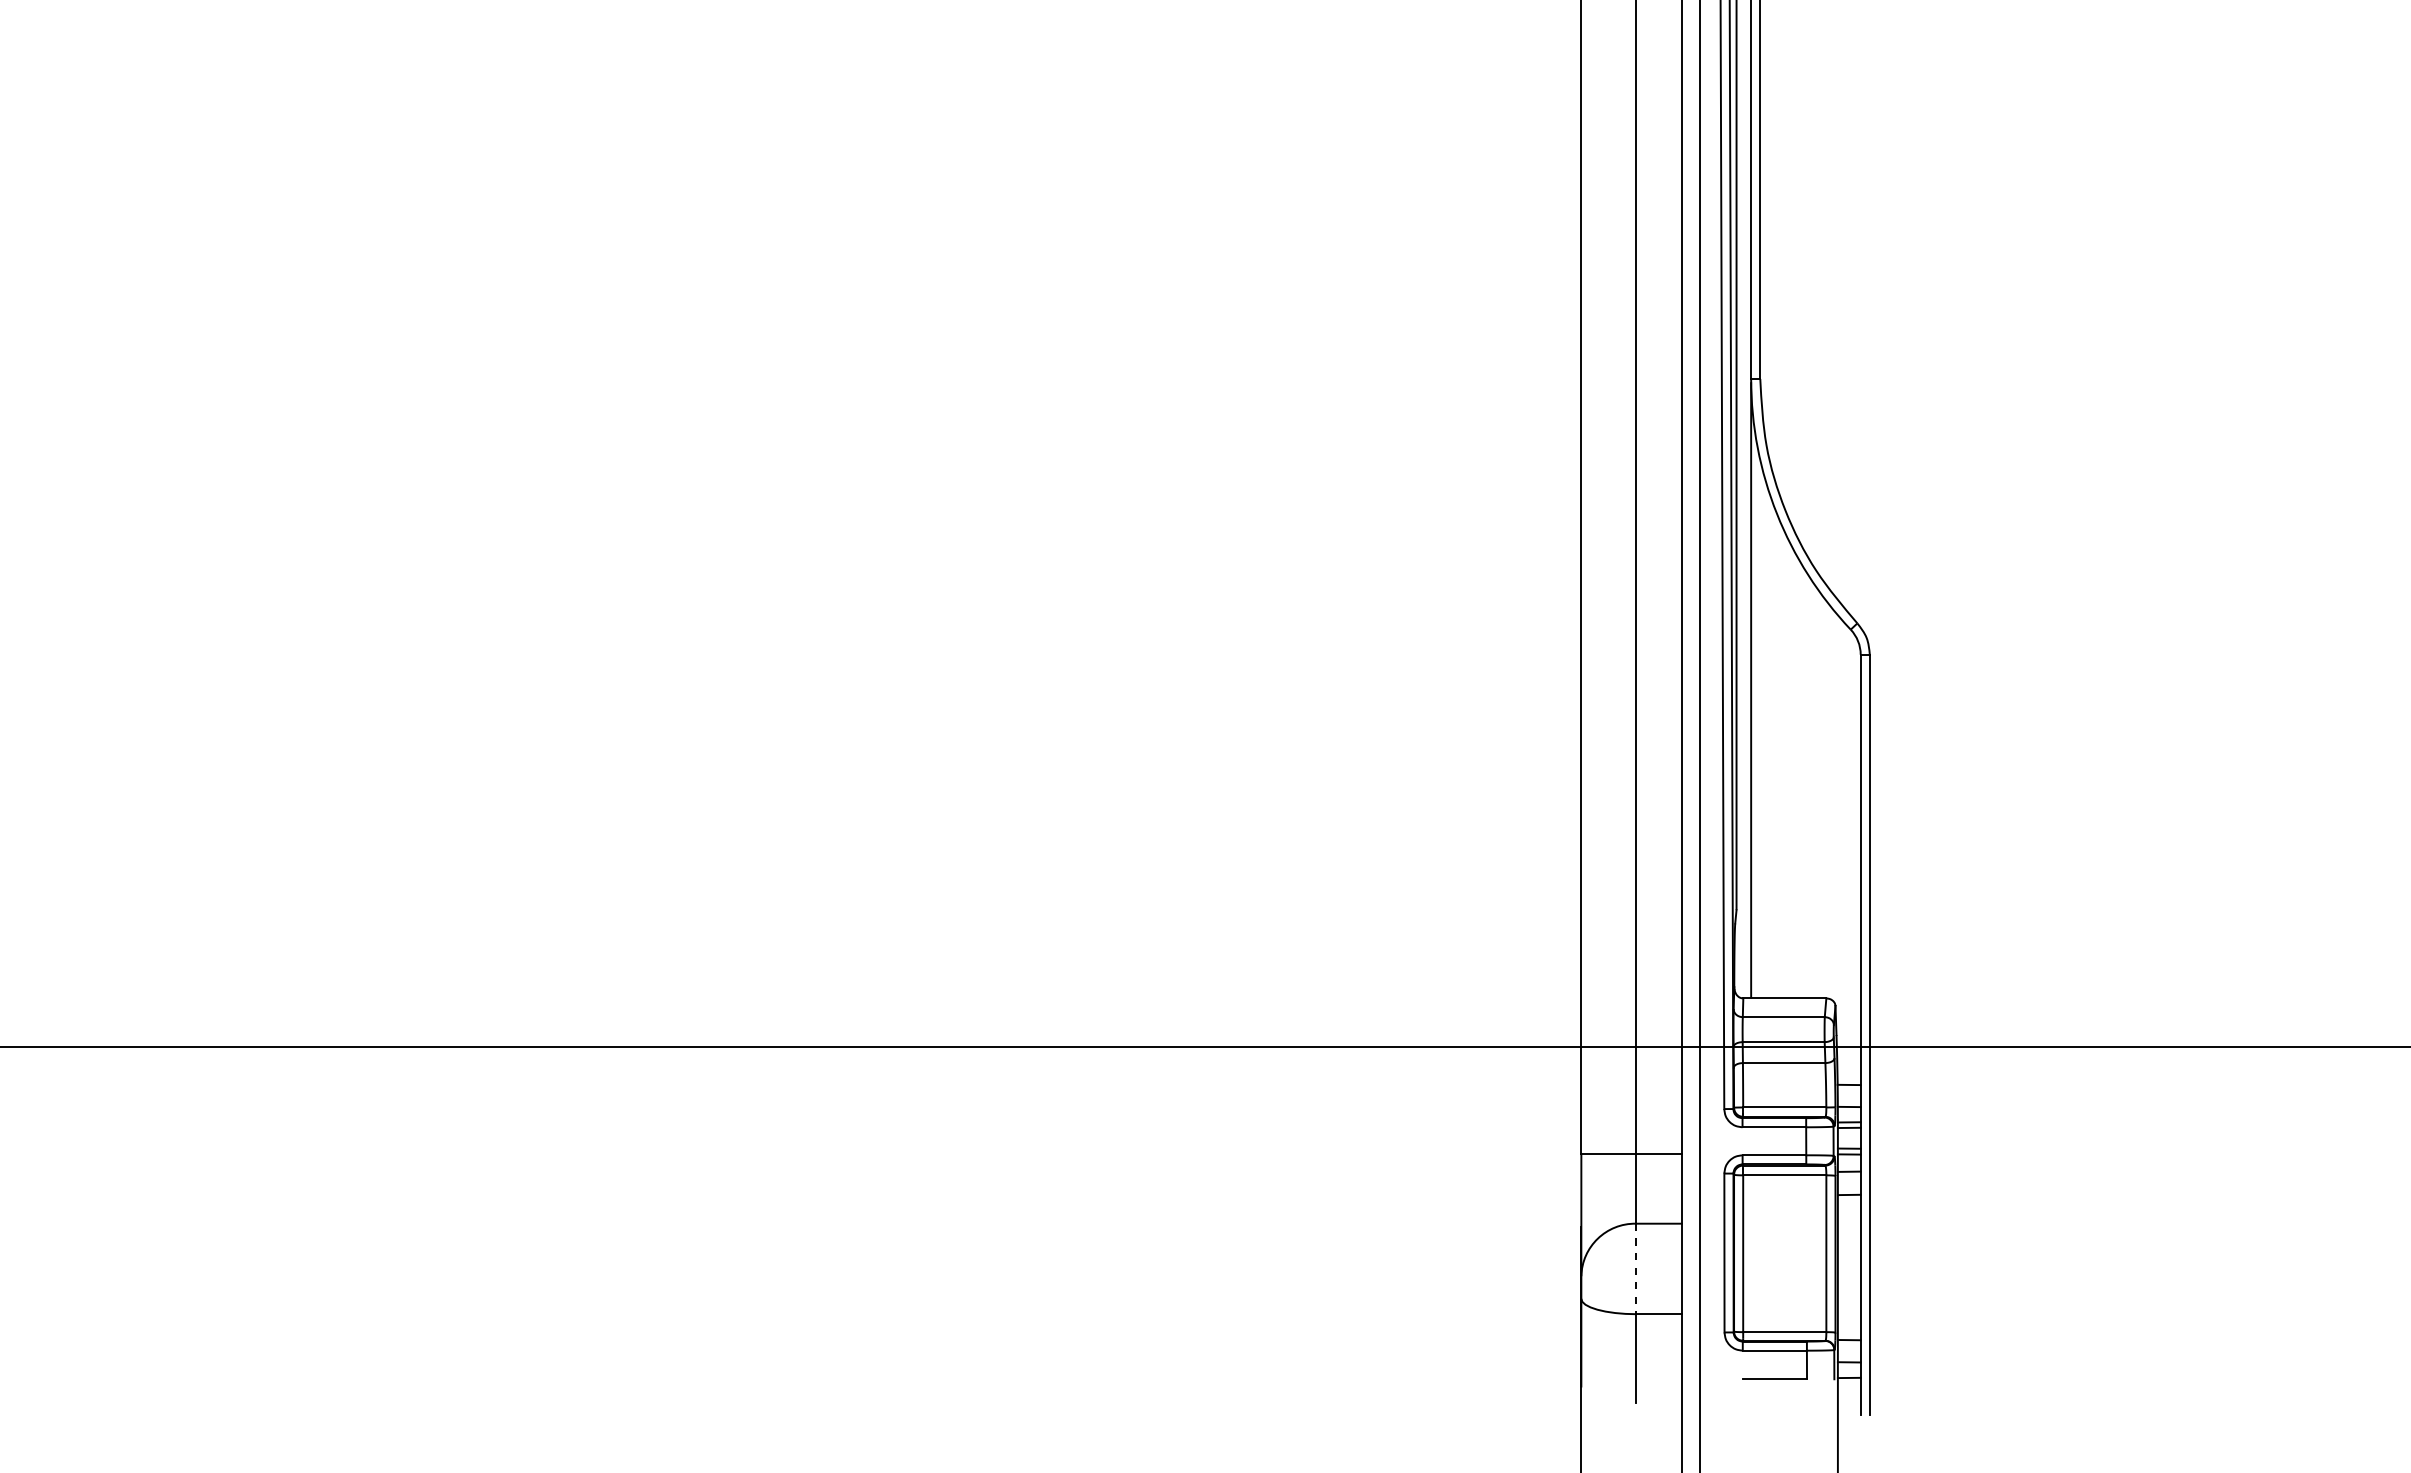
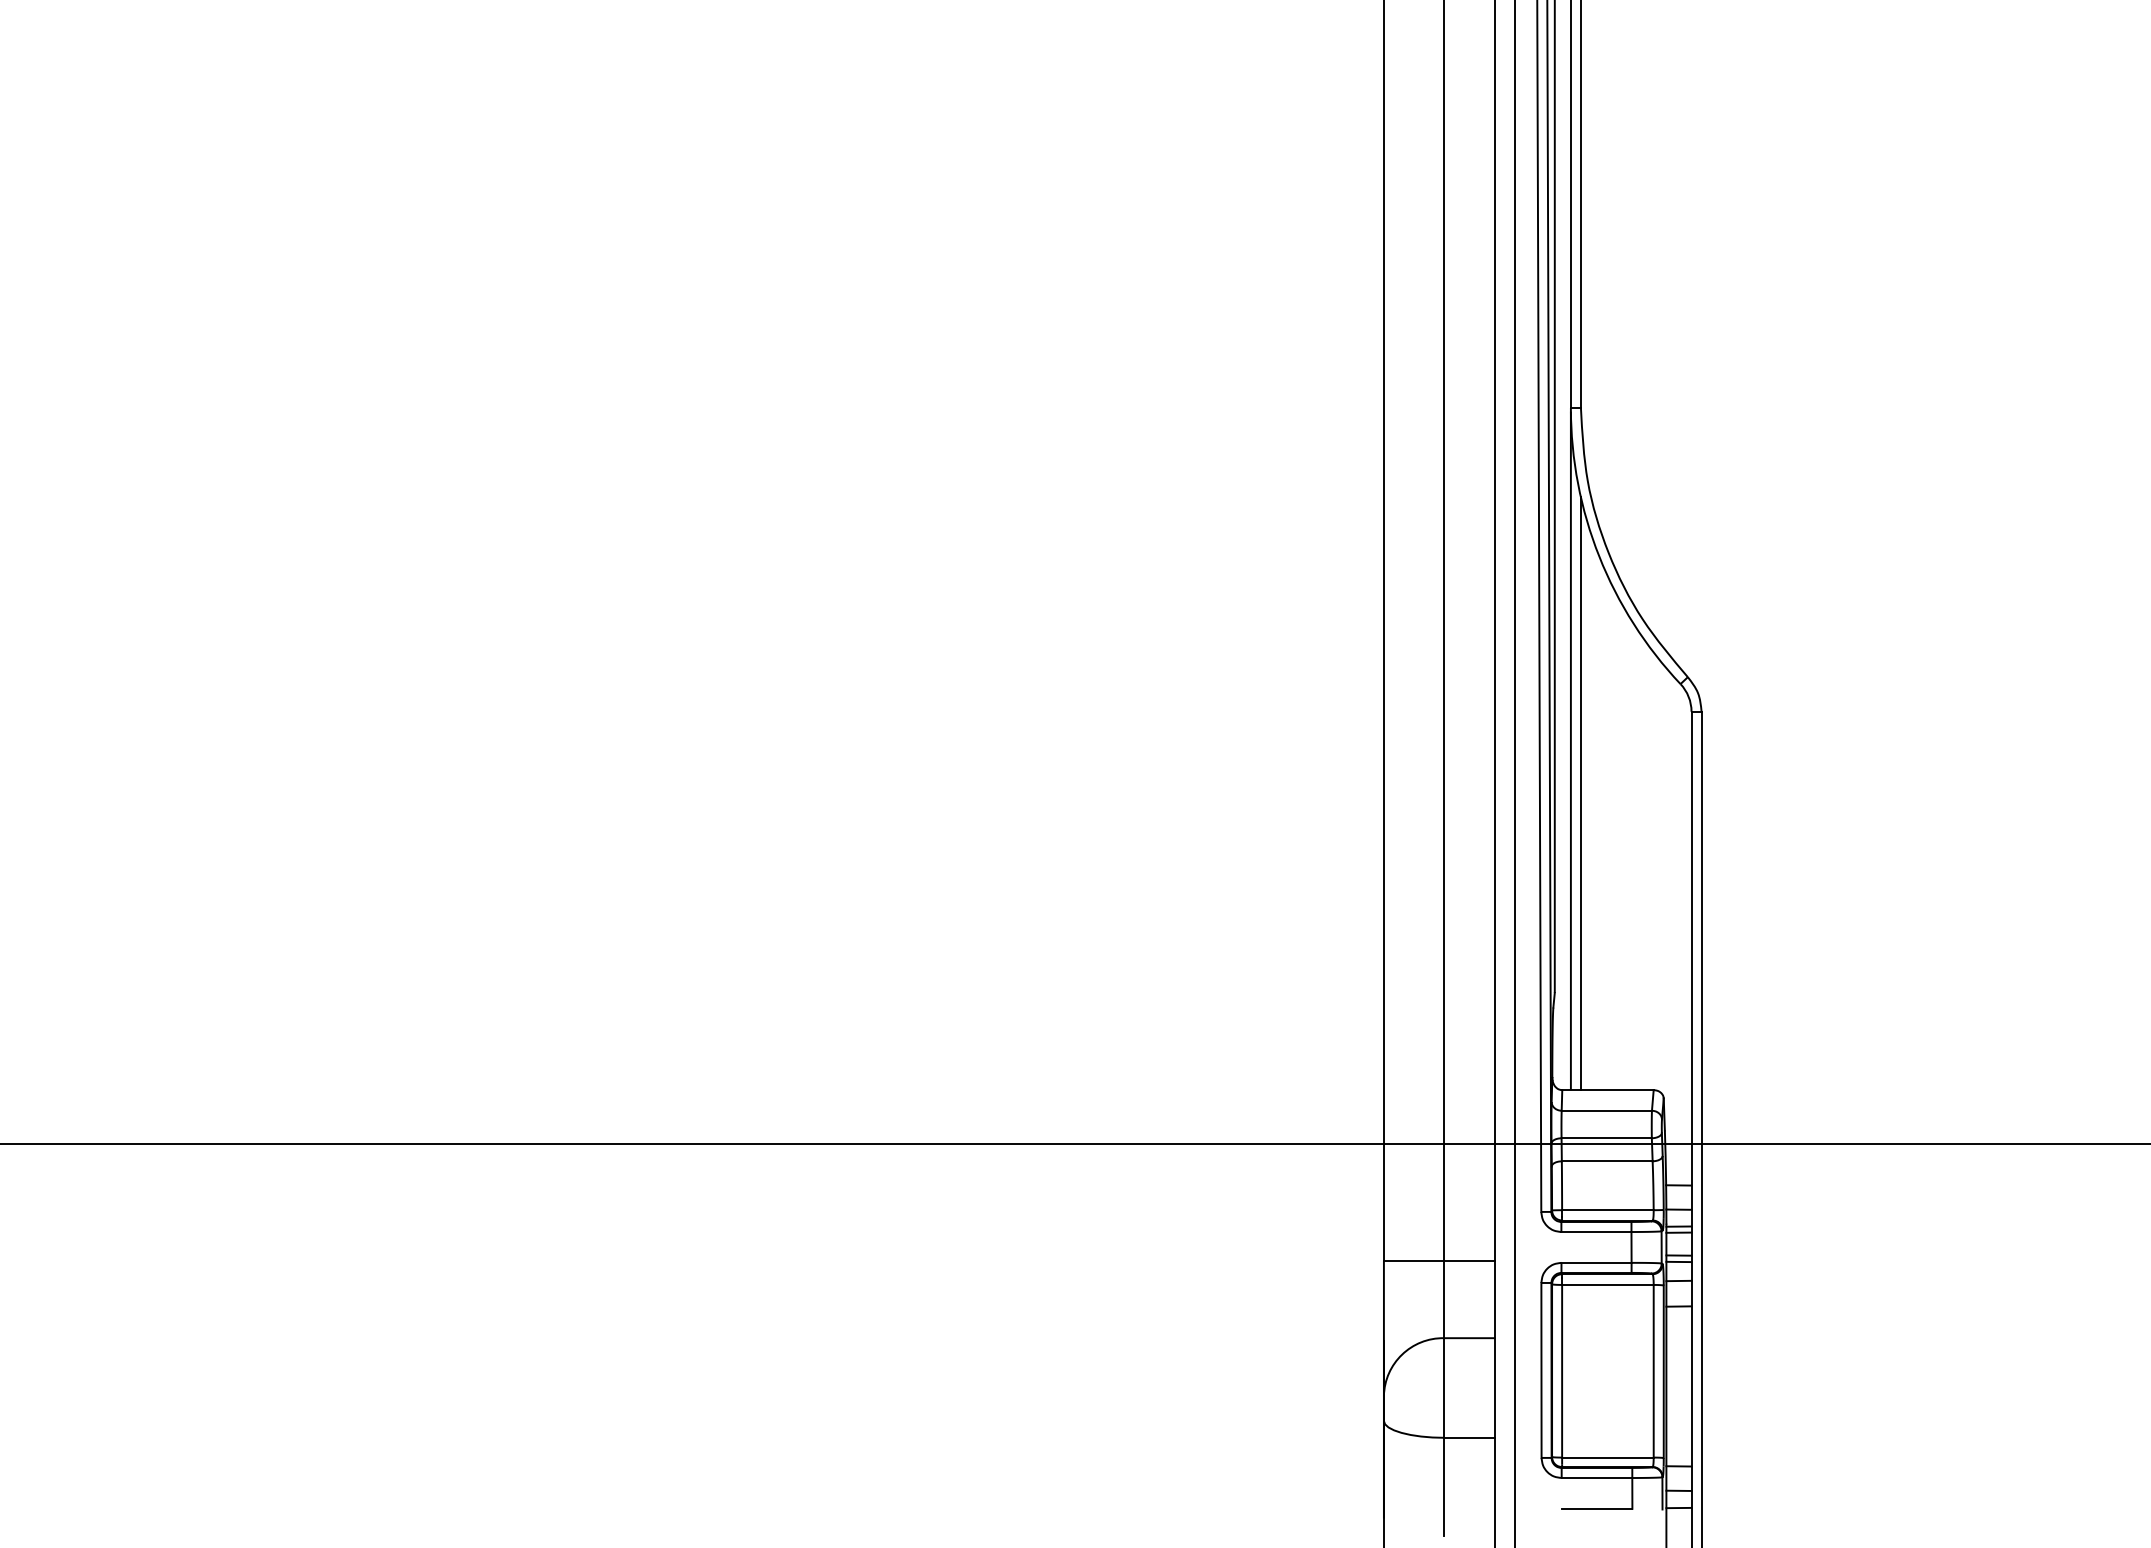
line: (1760, 728) -> (1581, 792), added
line: (1636, 1269) -> (1444, 1388), dashed -> solid

